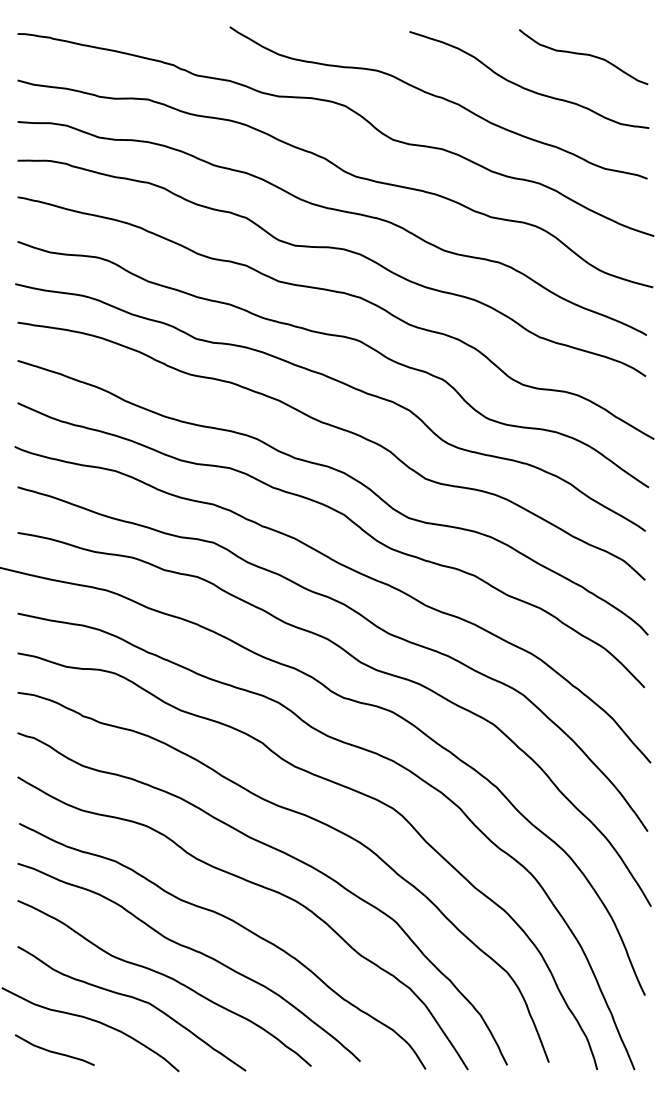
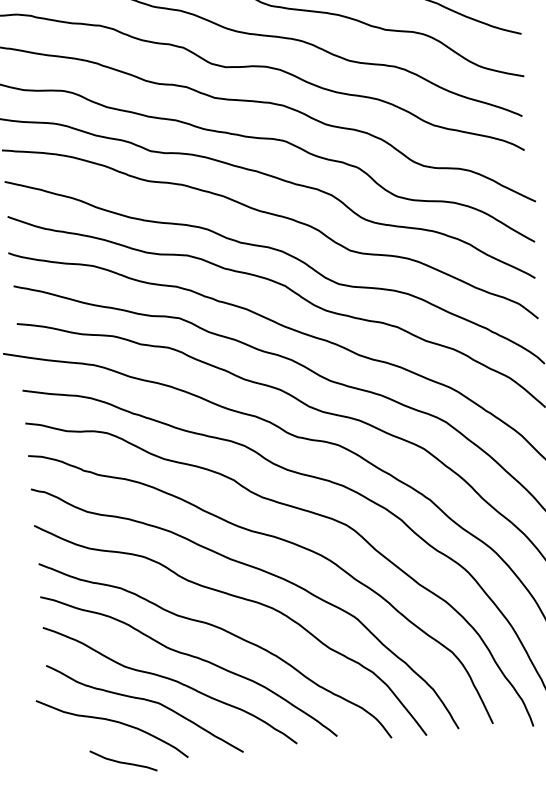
curve: (54, 1051) -> (123, 762), moved

